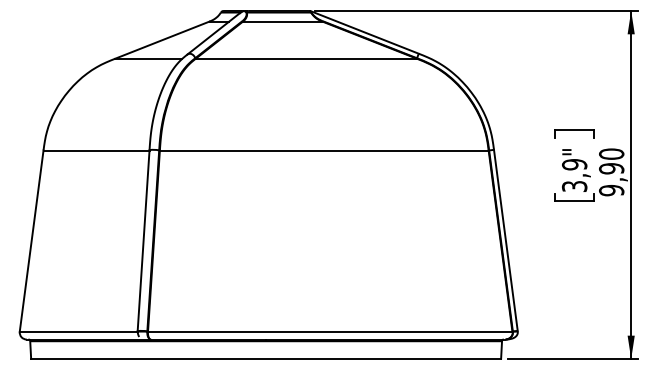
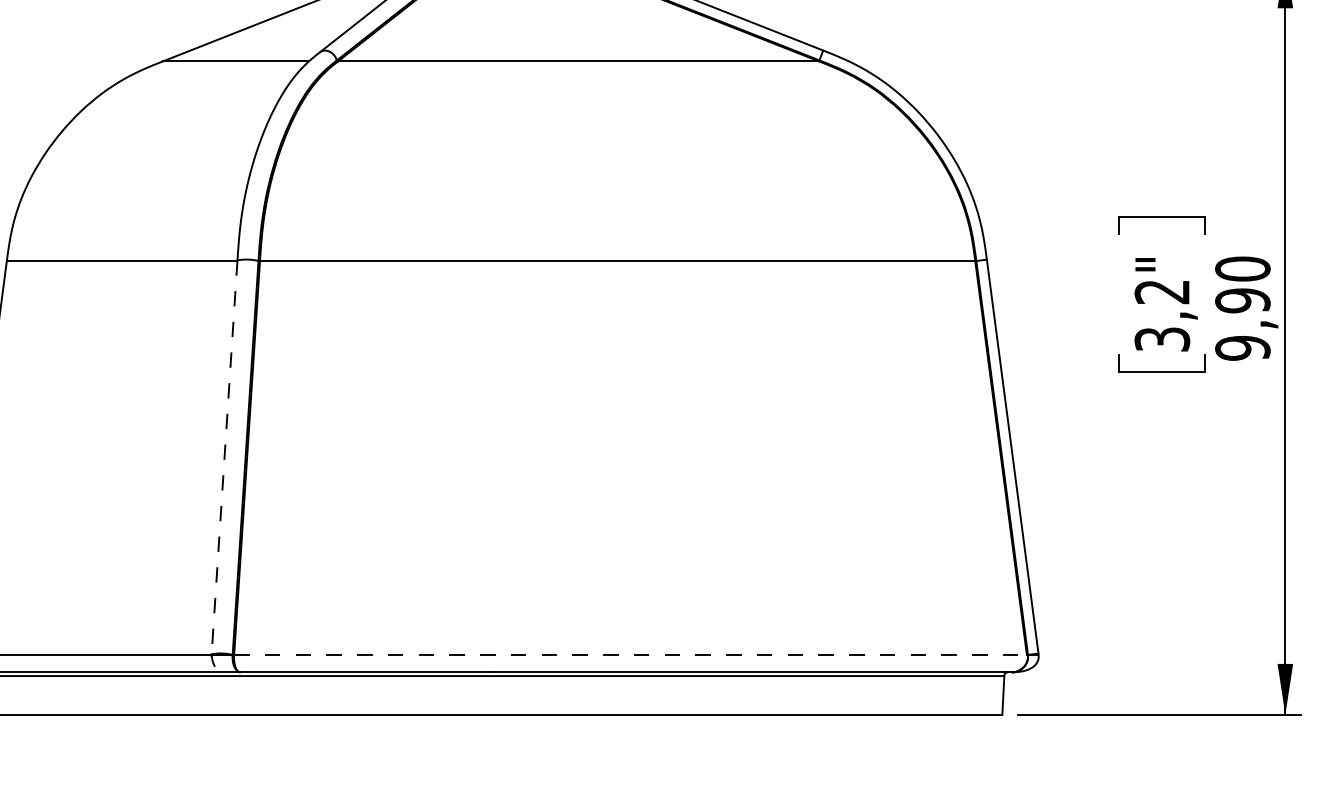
text: (574, 164) -> (1162, 291), 3,9" -> 3,2"
line: (143, 240) -> (224, 456), solid -> dashed
line: (330, 331) -> (631, 654), solid -> dashed

